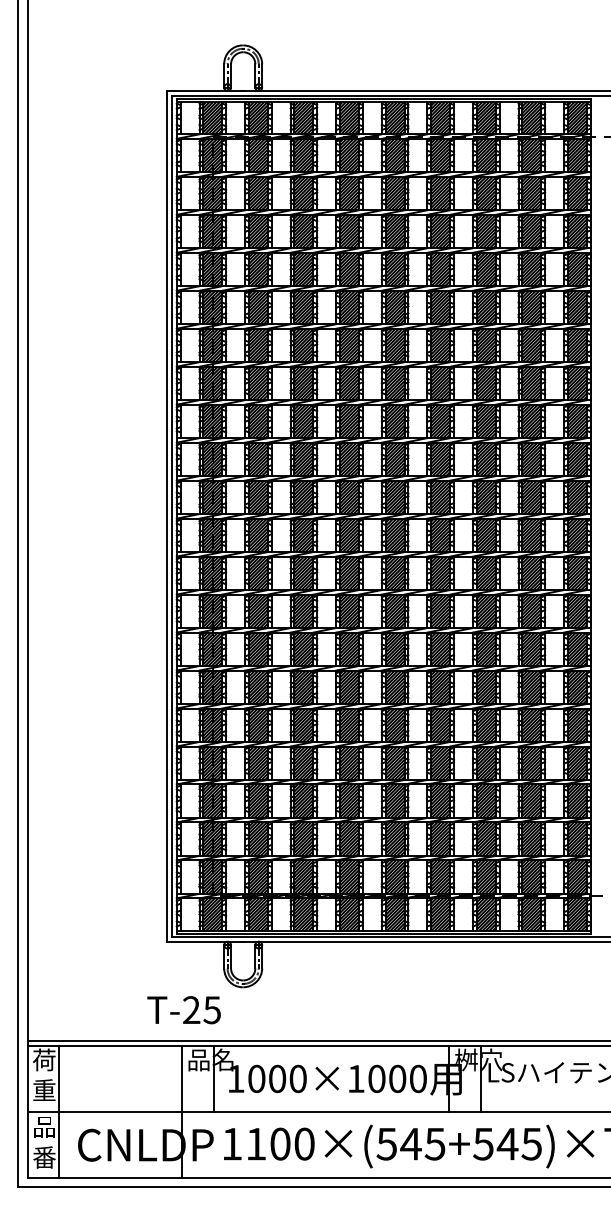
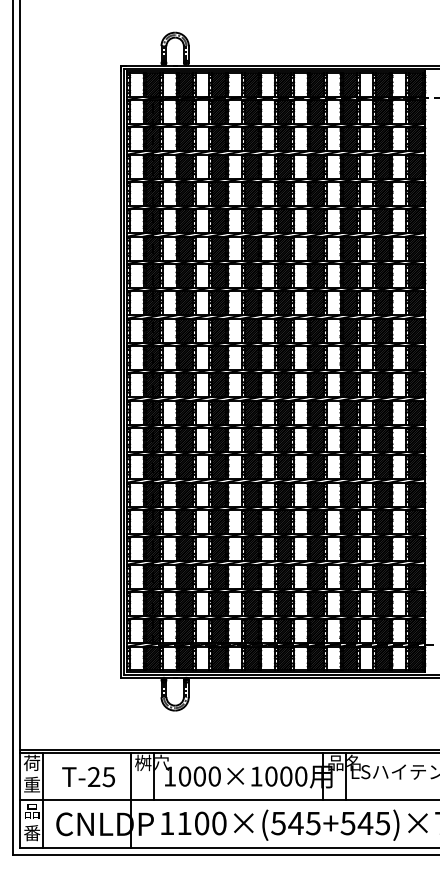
text: (183, 1010) -> (88, 777), moved
text: (210, 1059) -> (151, 762), 品名 -> 桝穴
text: (478, 1059) -> (344, 762), 桝穴 -> 品名

